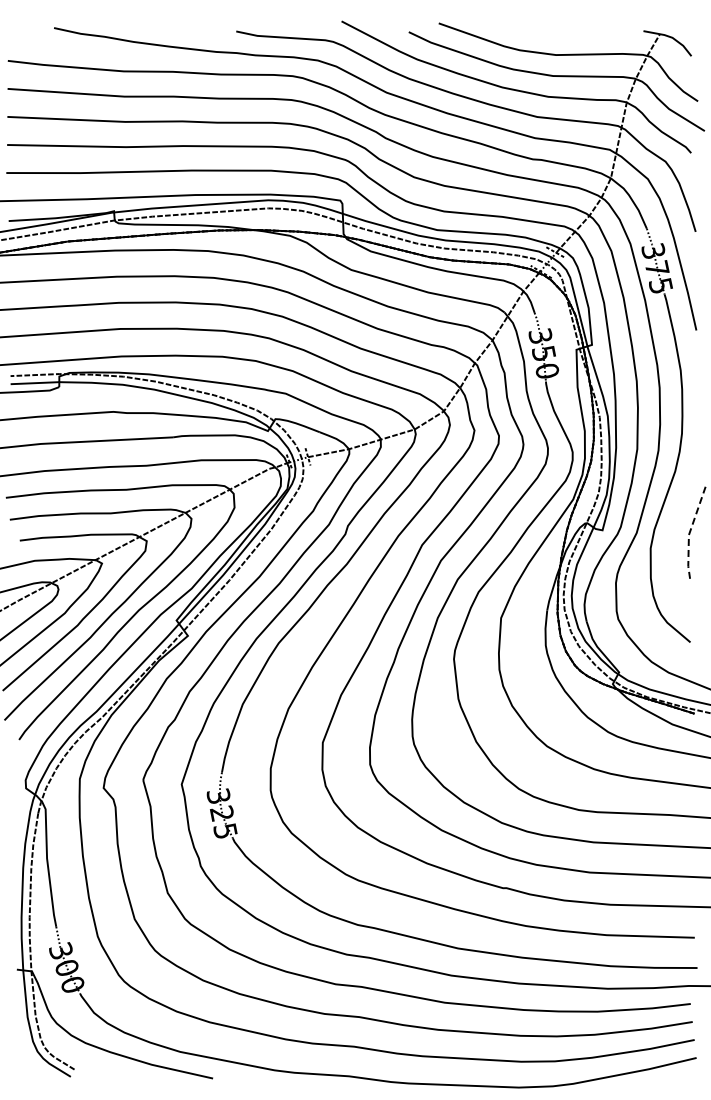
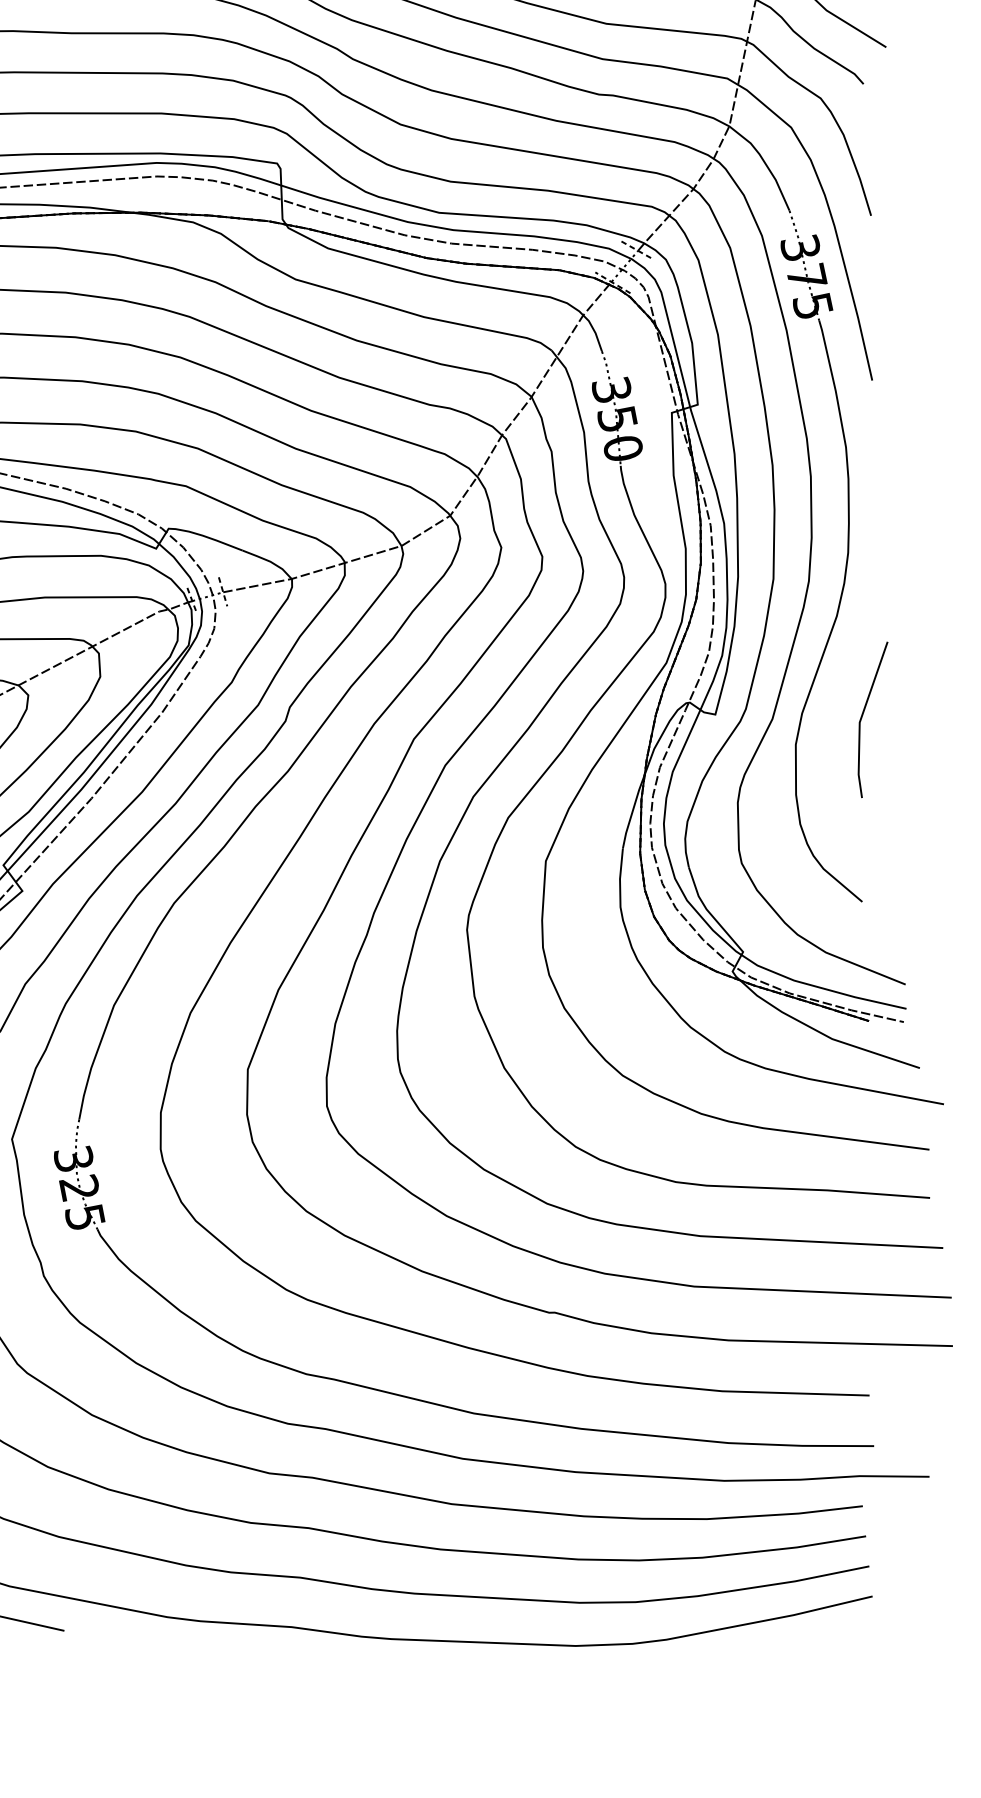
line: (689, 534) -> (860, 721), dashed -> solid

